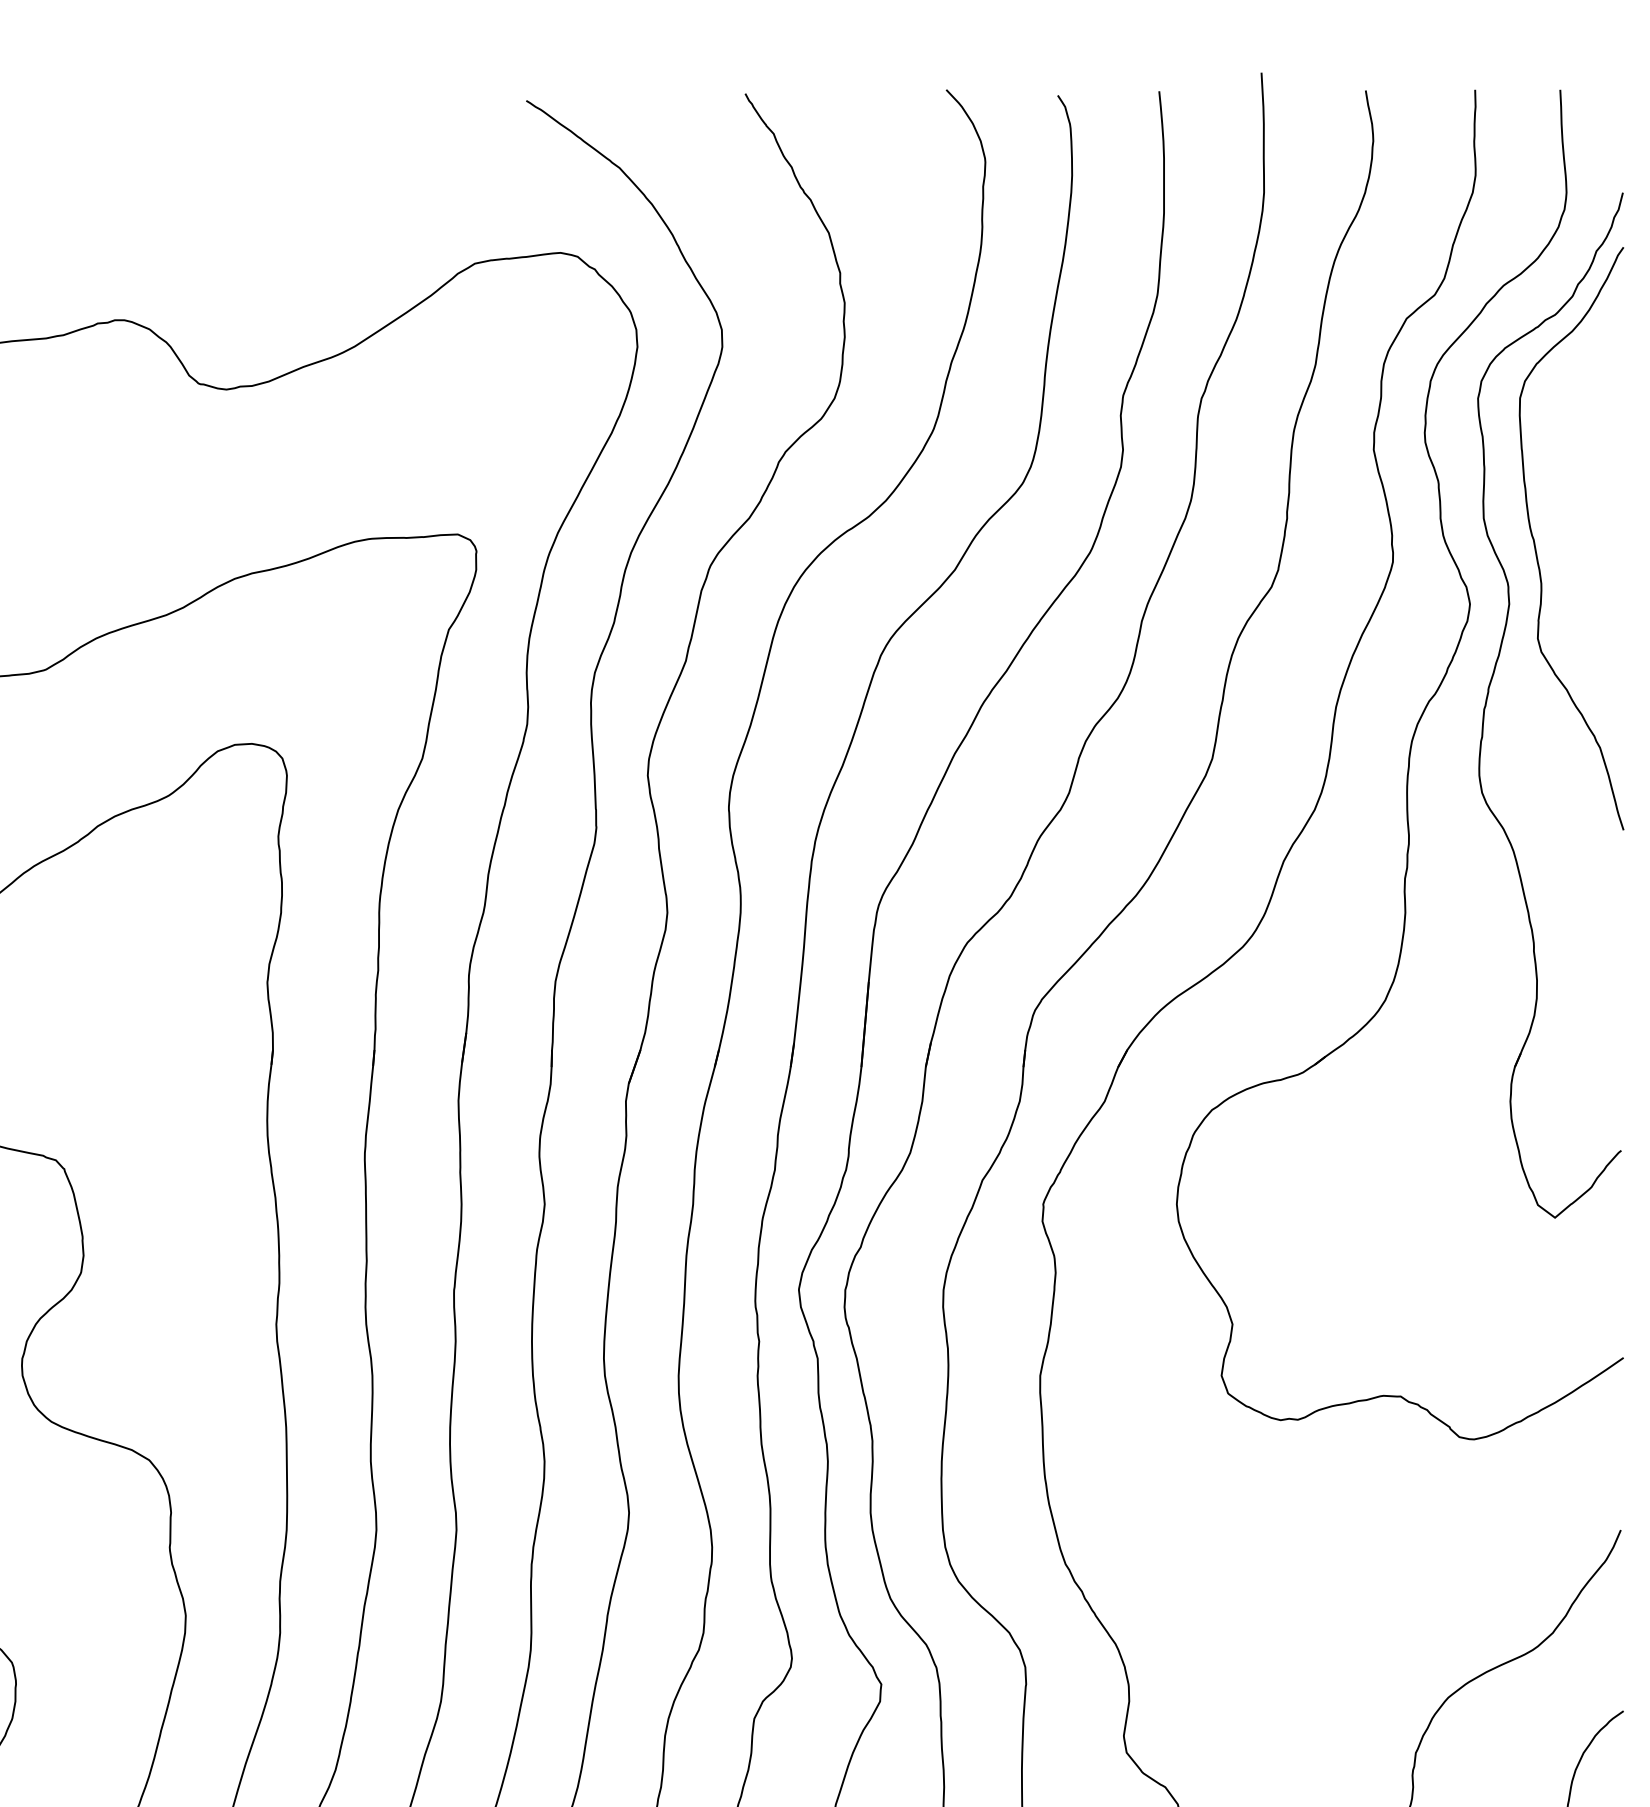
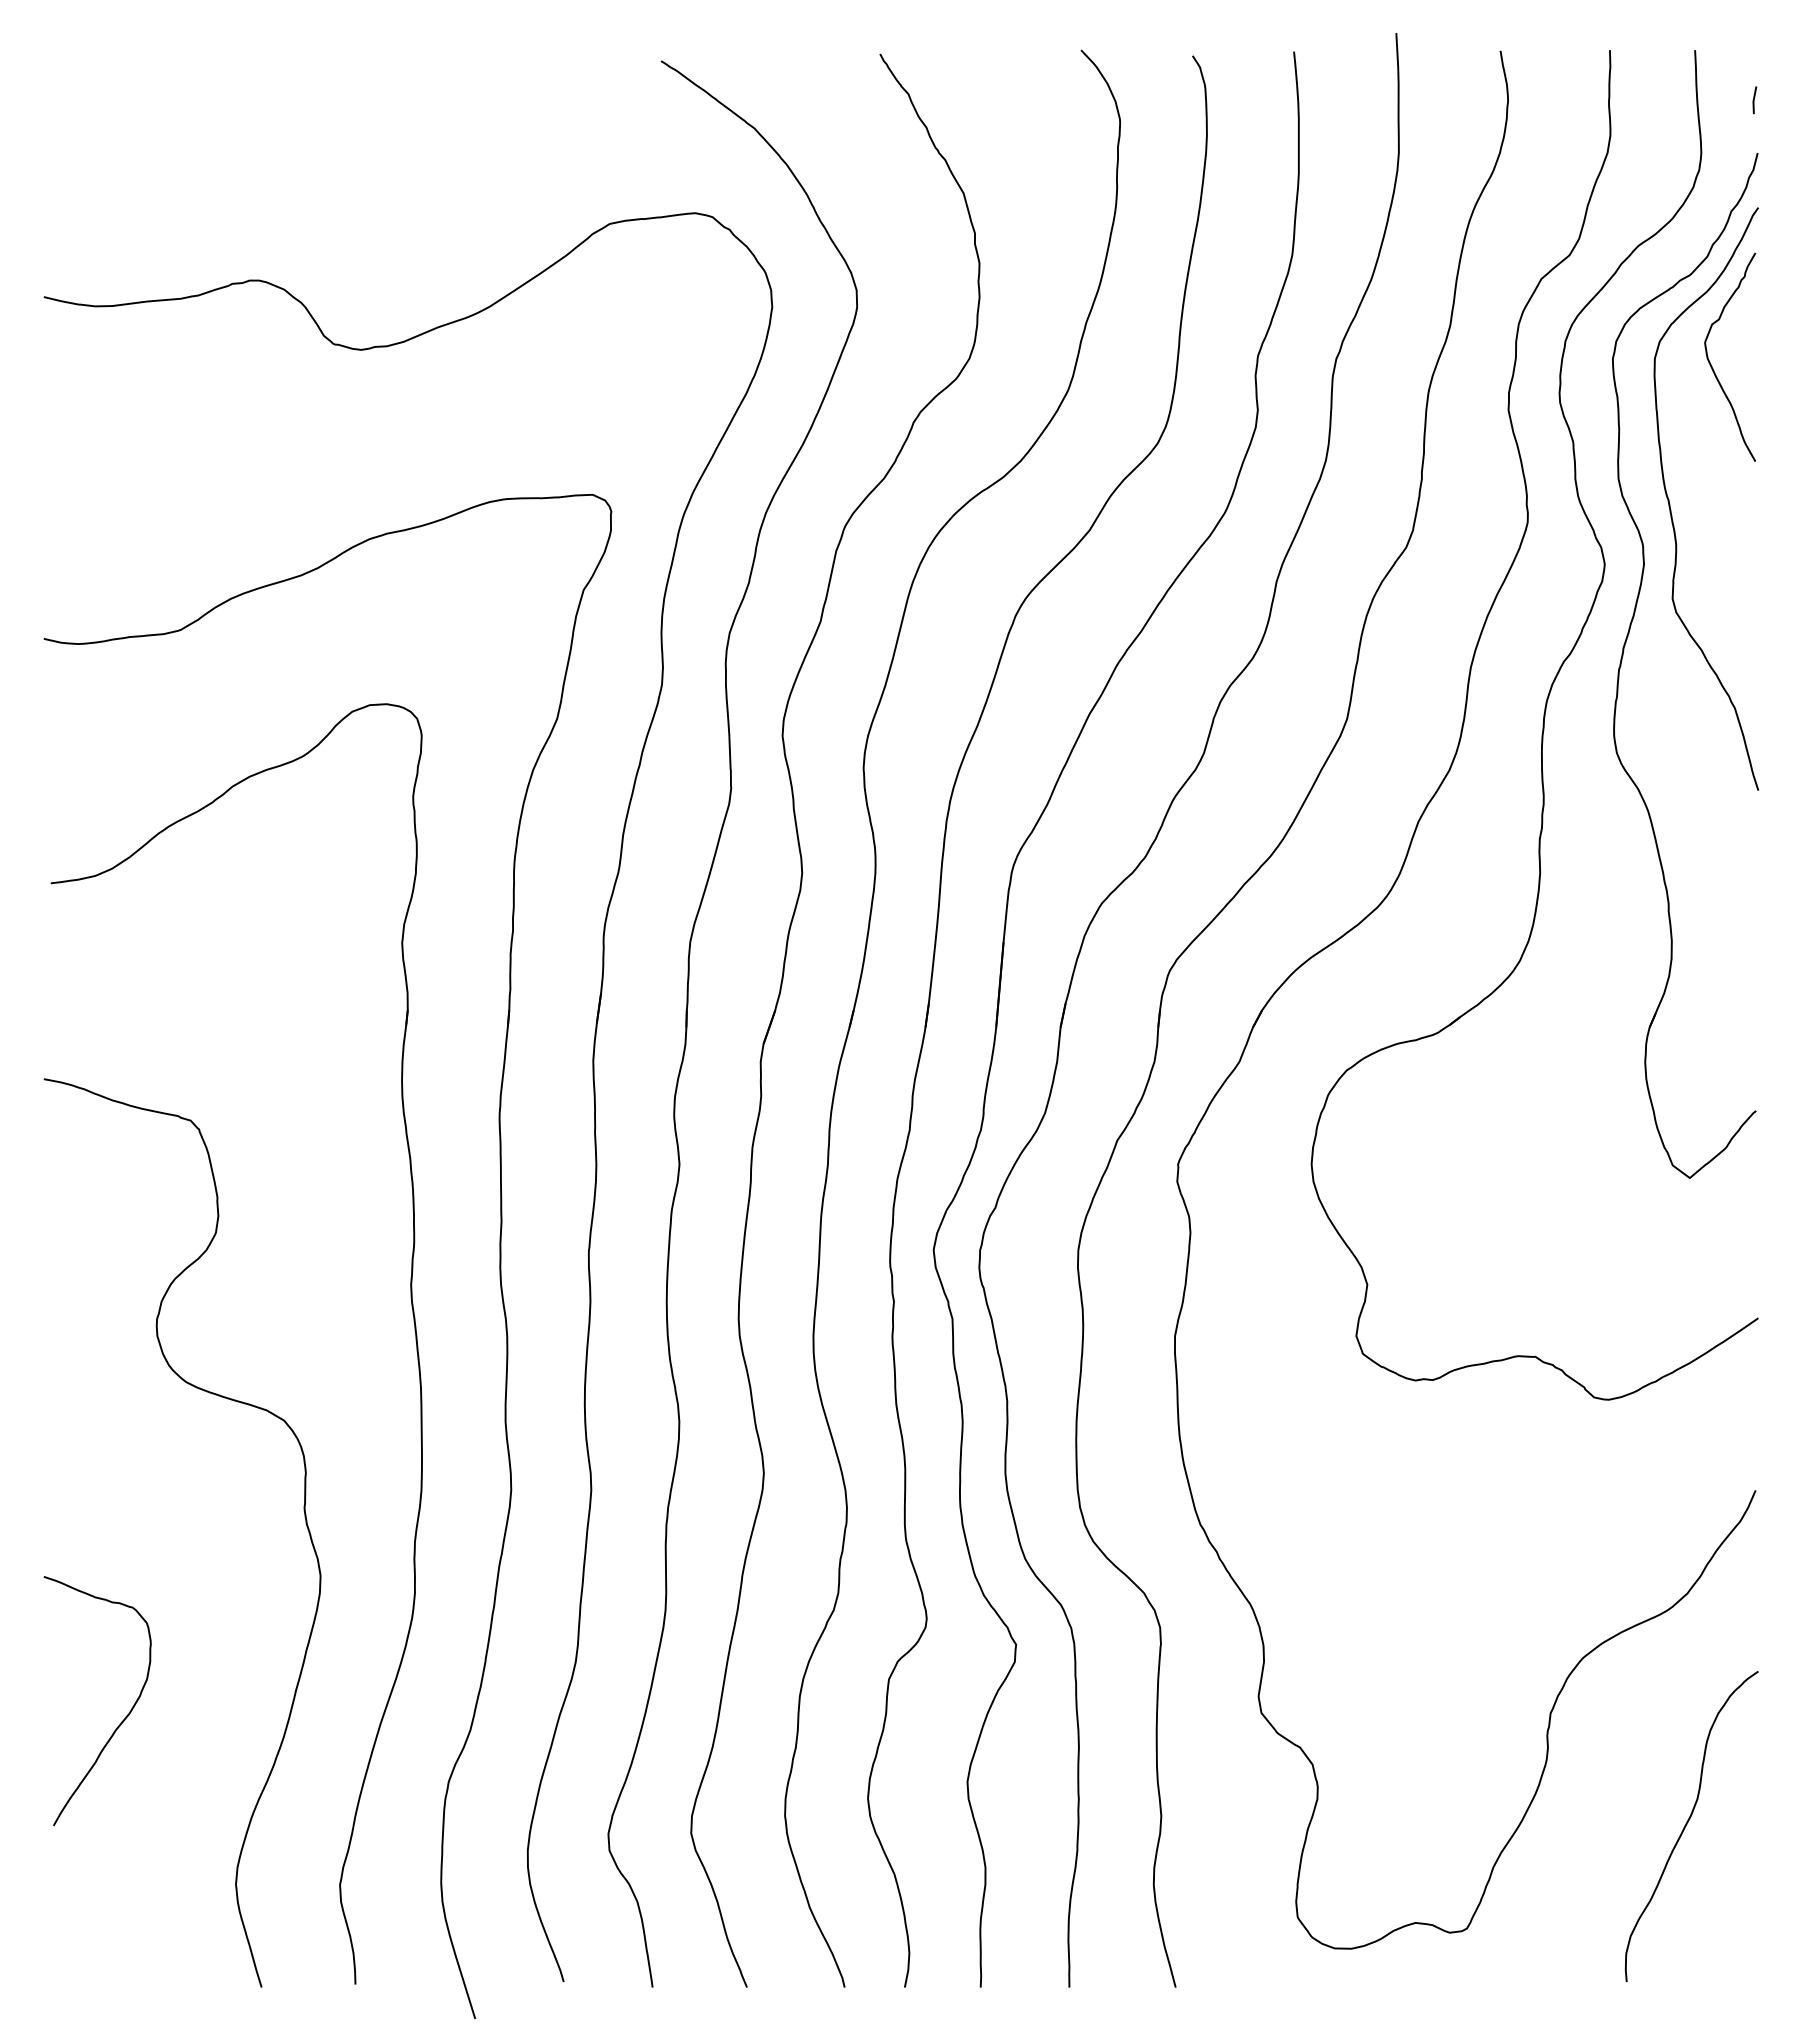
line: (1619, 140) -> (1754, 100), added
curve: (1577, 406) -> (1712, 366), added

